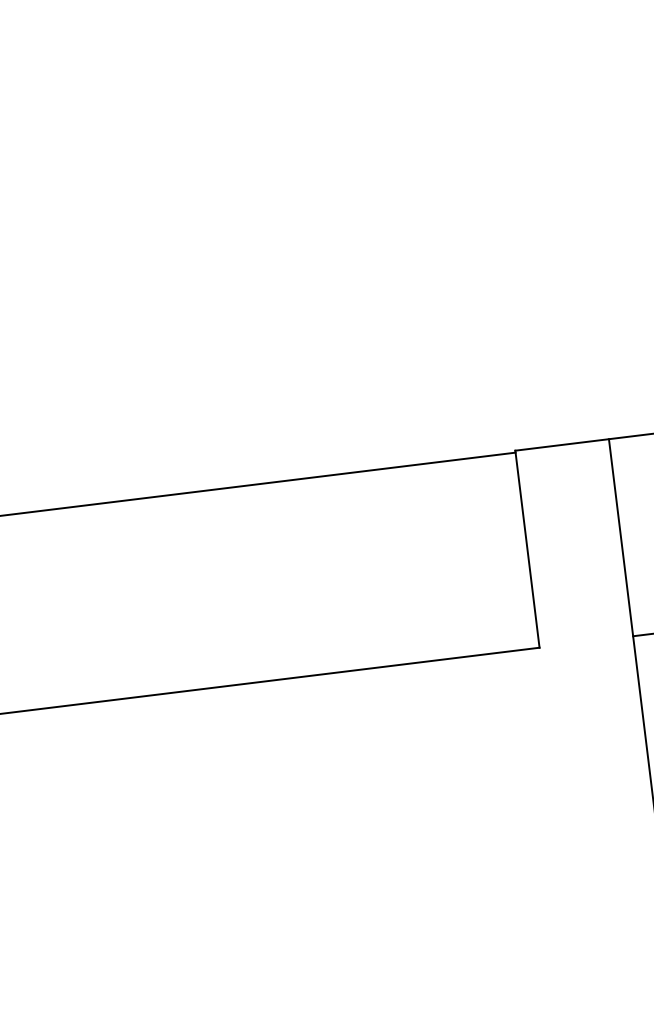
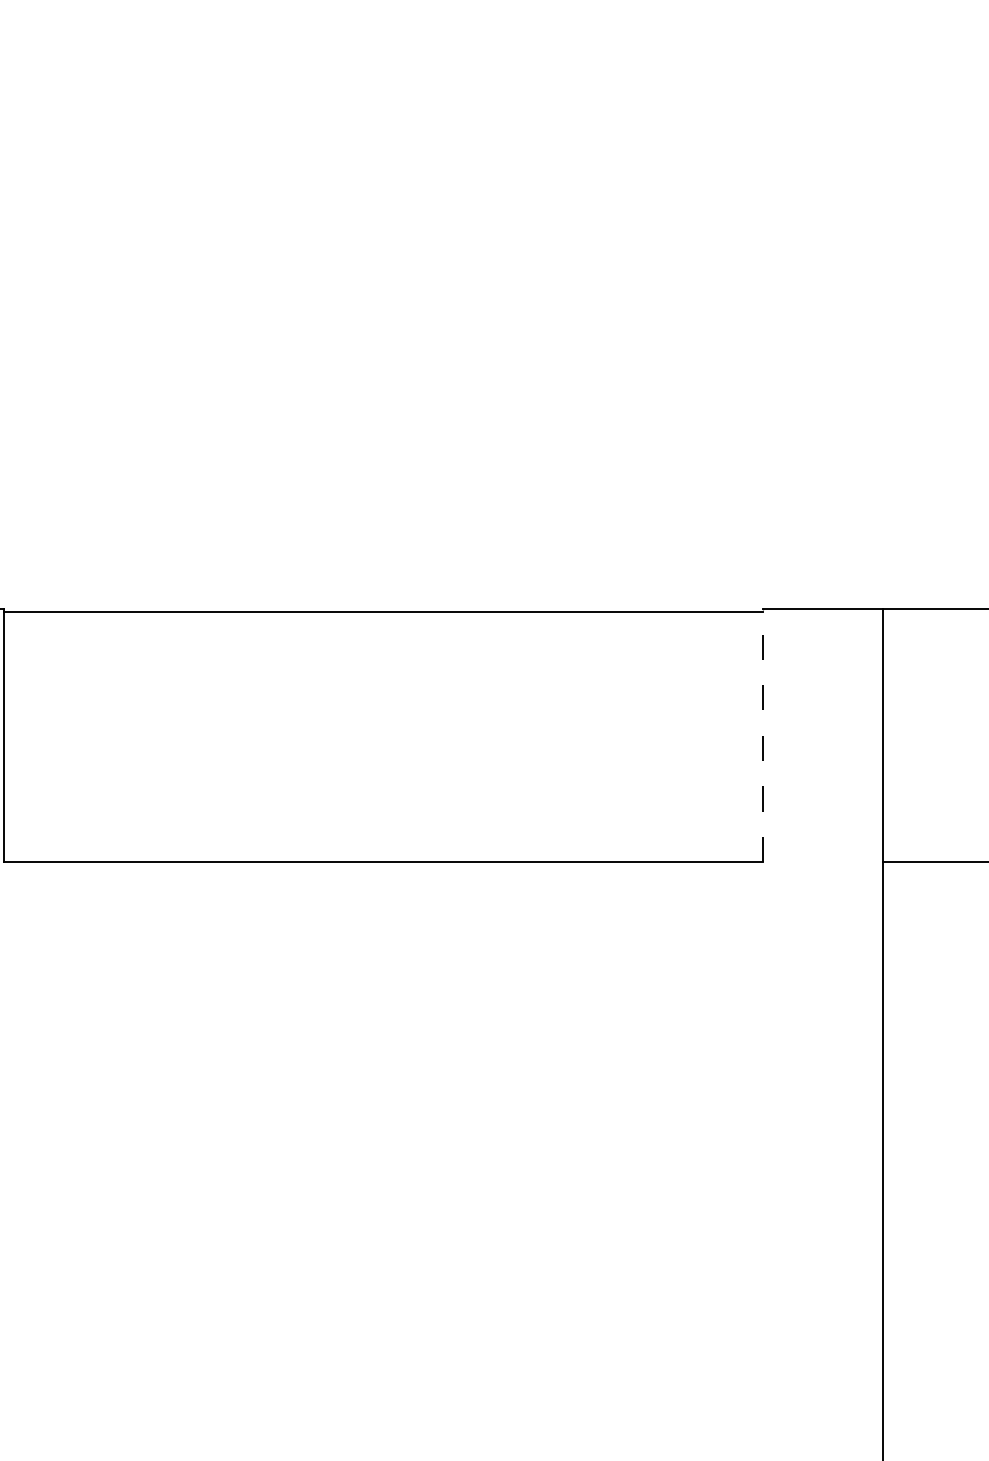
line: (527, 548) -> (763, 735), solid -> dashed

